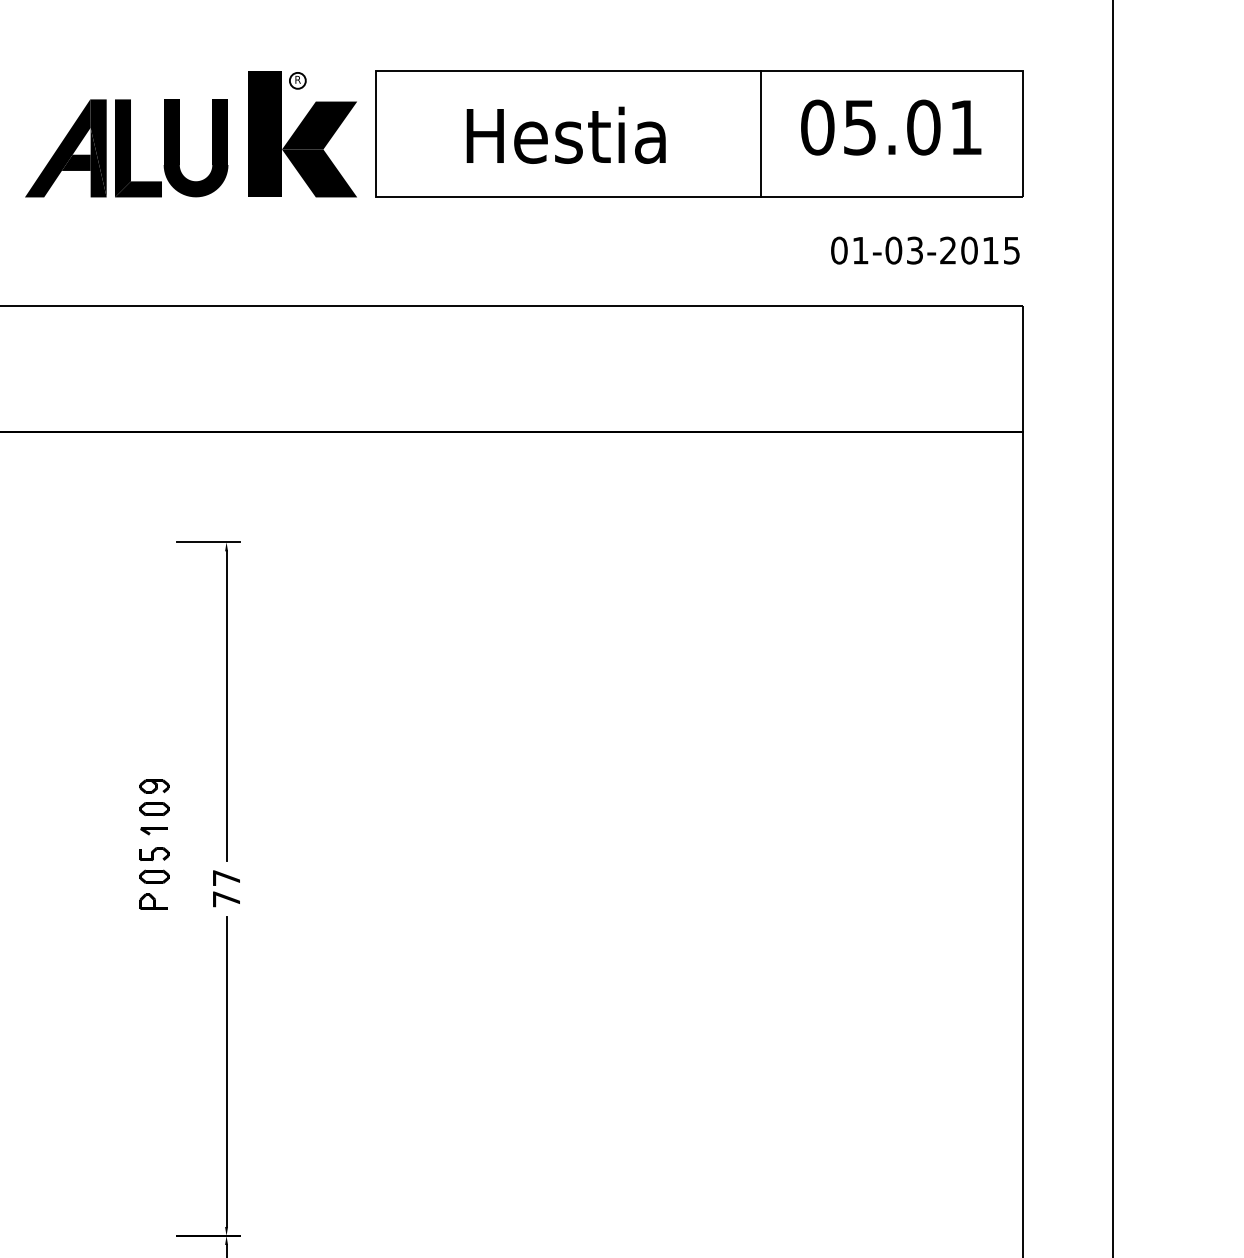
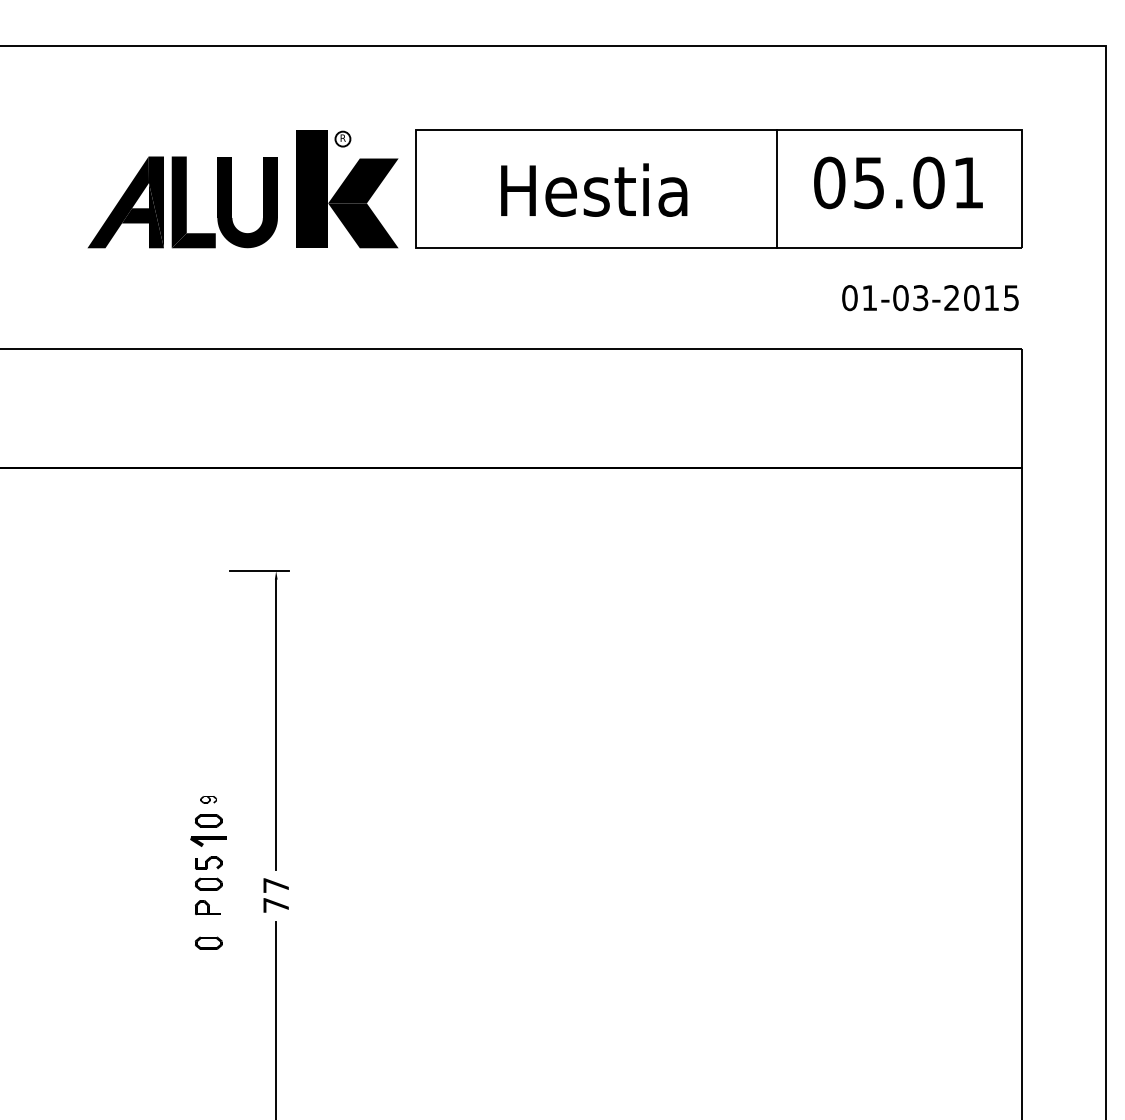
part: (154, 786) -> (208, 799), size x0.6
part: (153, 831) -> (207, 841), size x1.4
part: (154, 939) -> (208, 942), added

